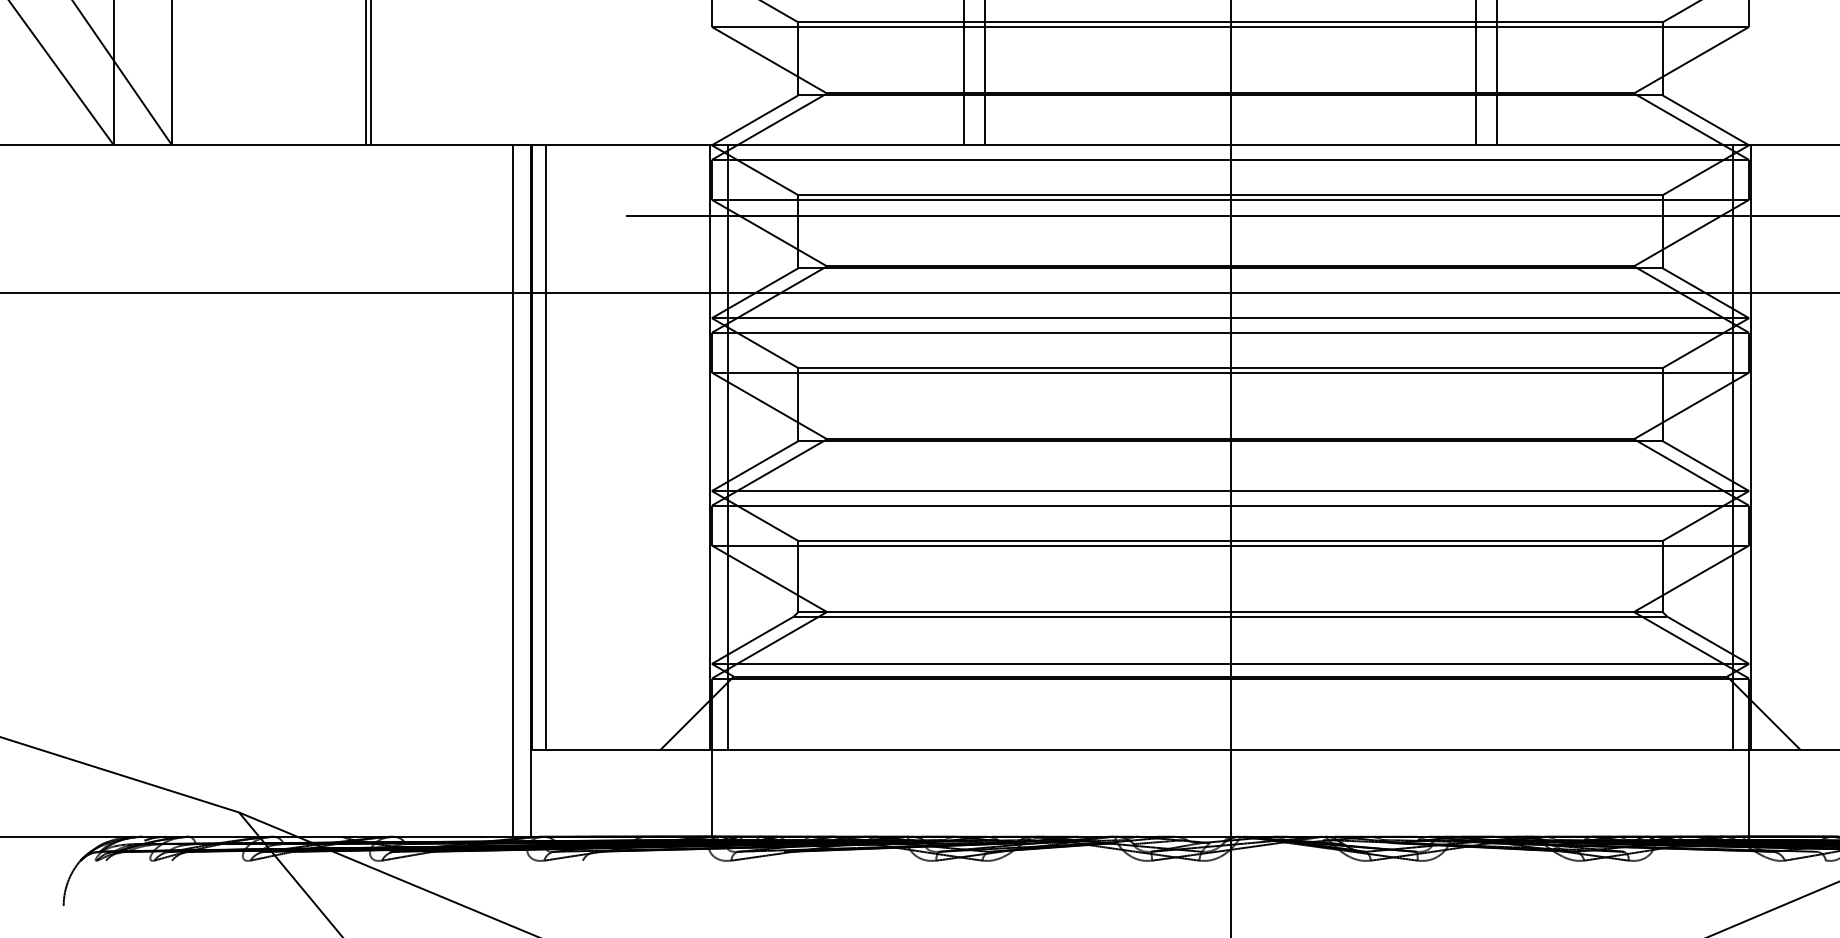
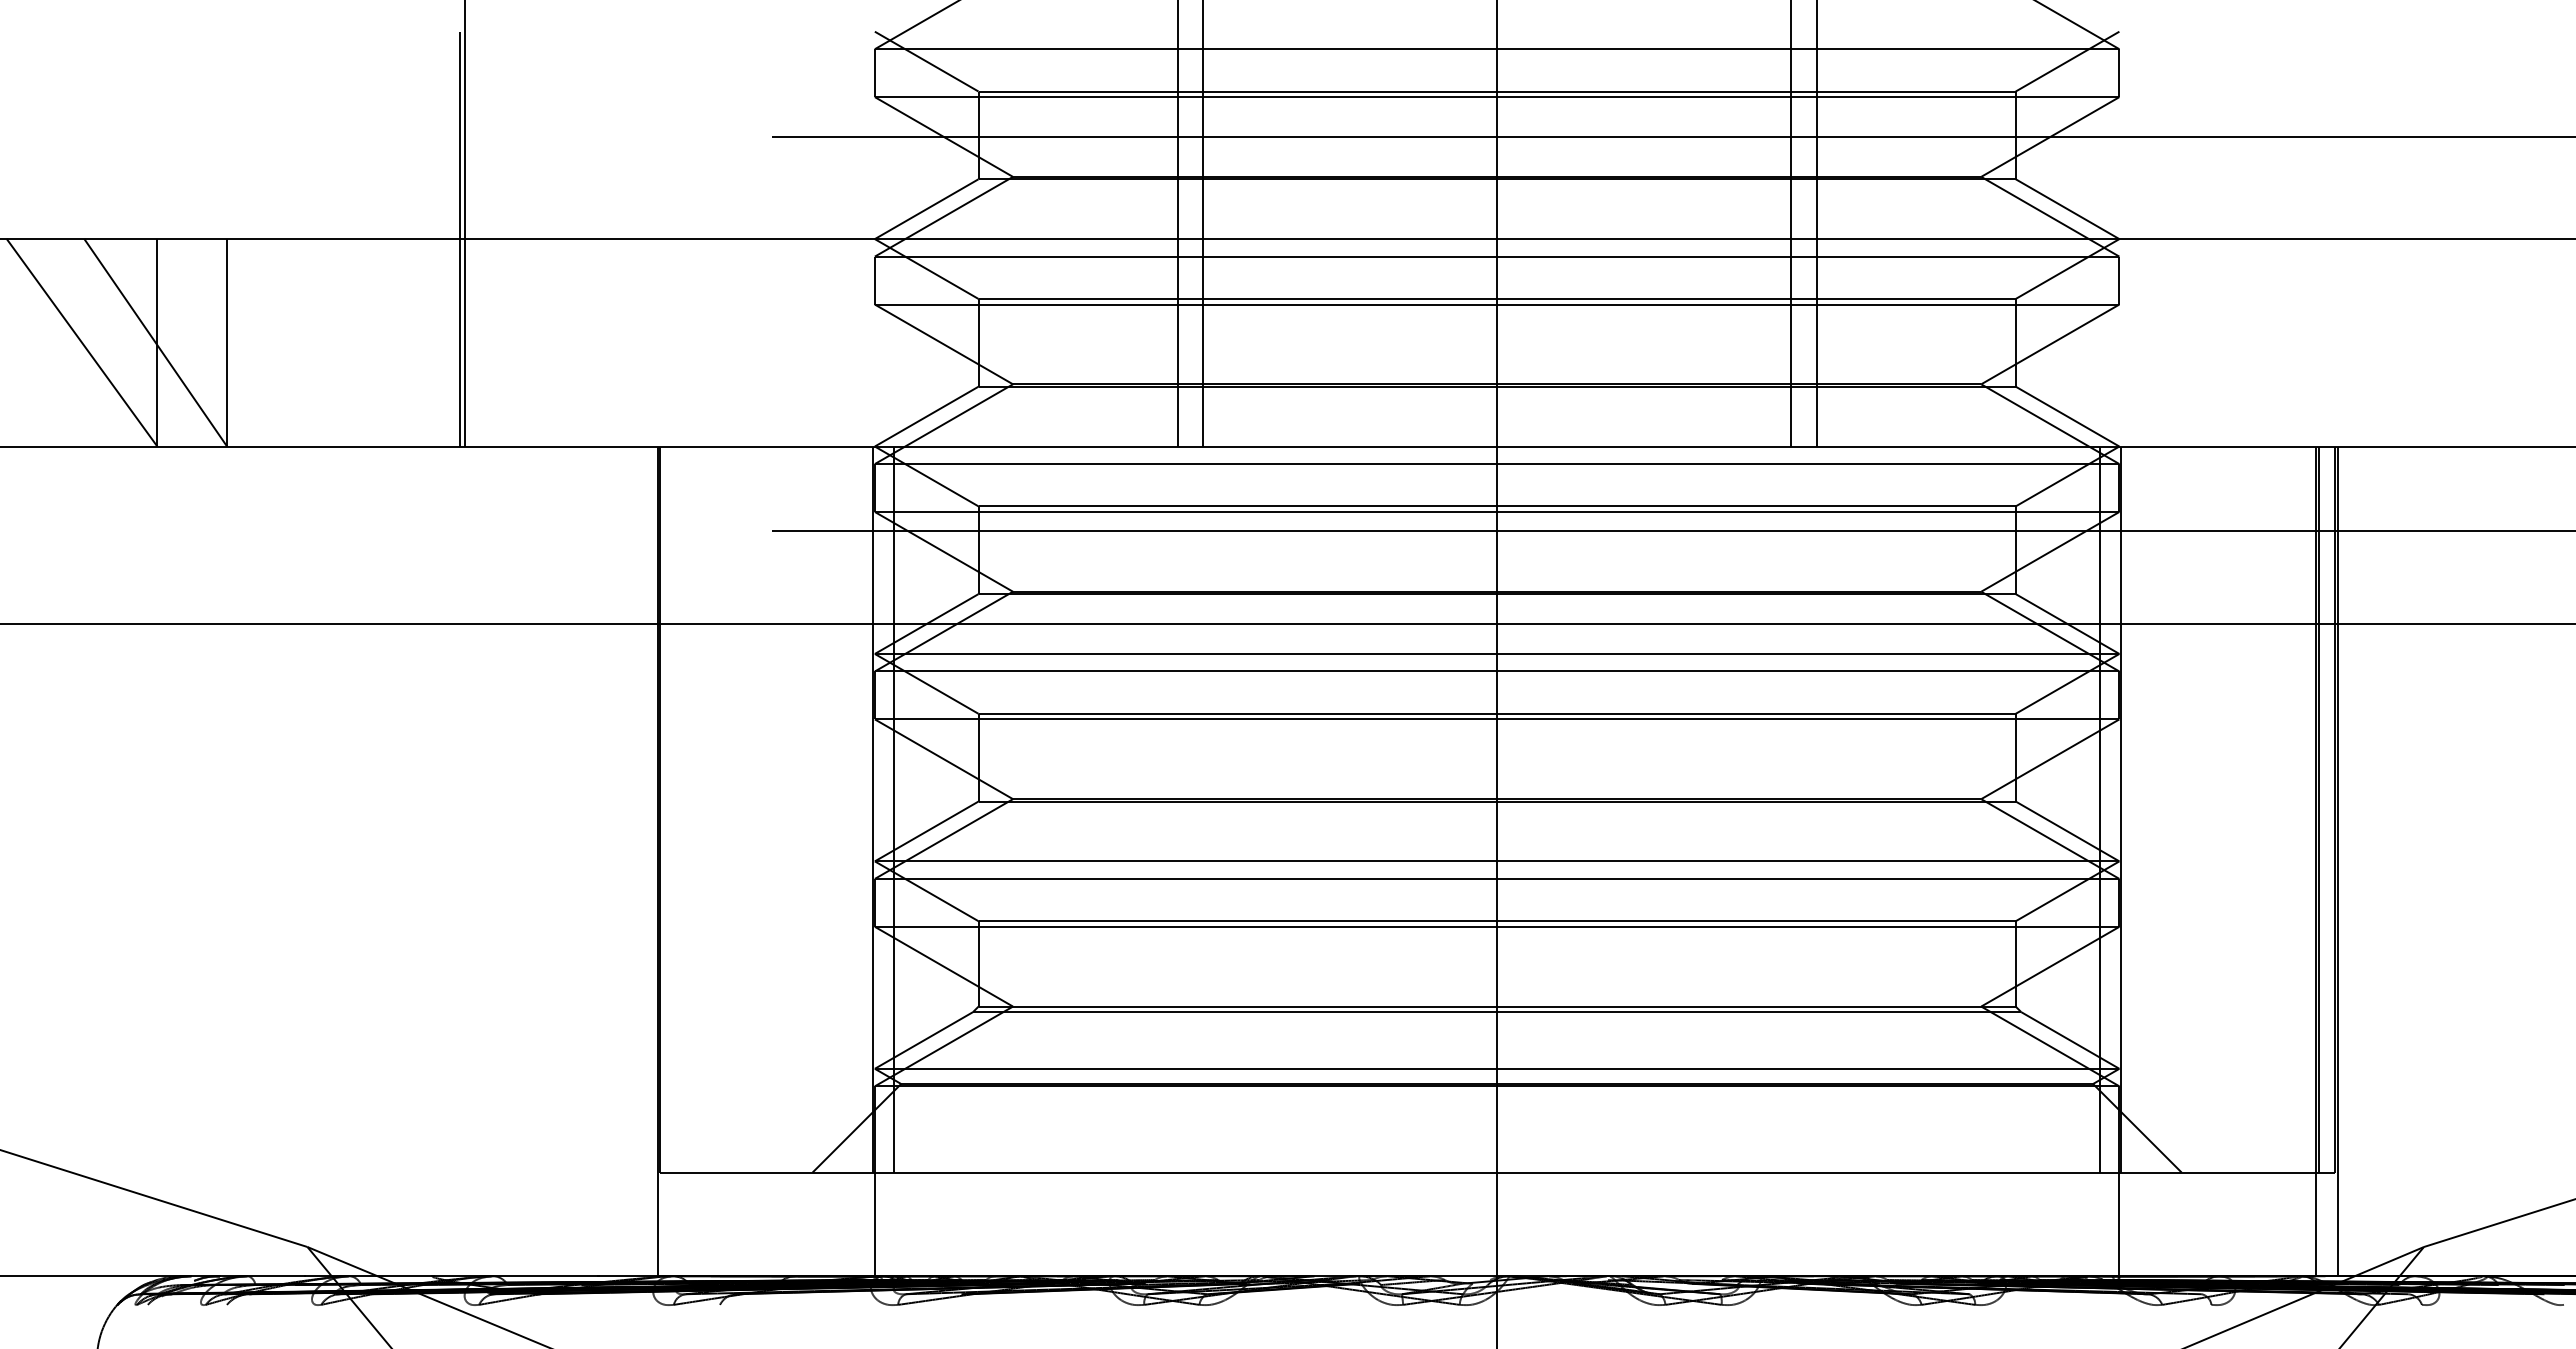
line: (545, 447) -> (675, 809), removed
line: (512, 491) -> (635, 861), removed

